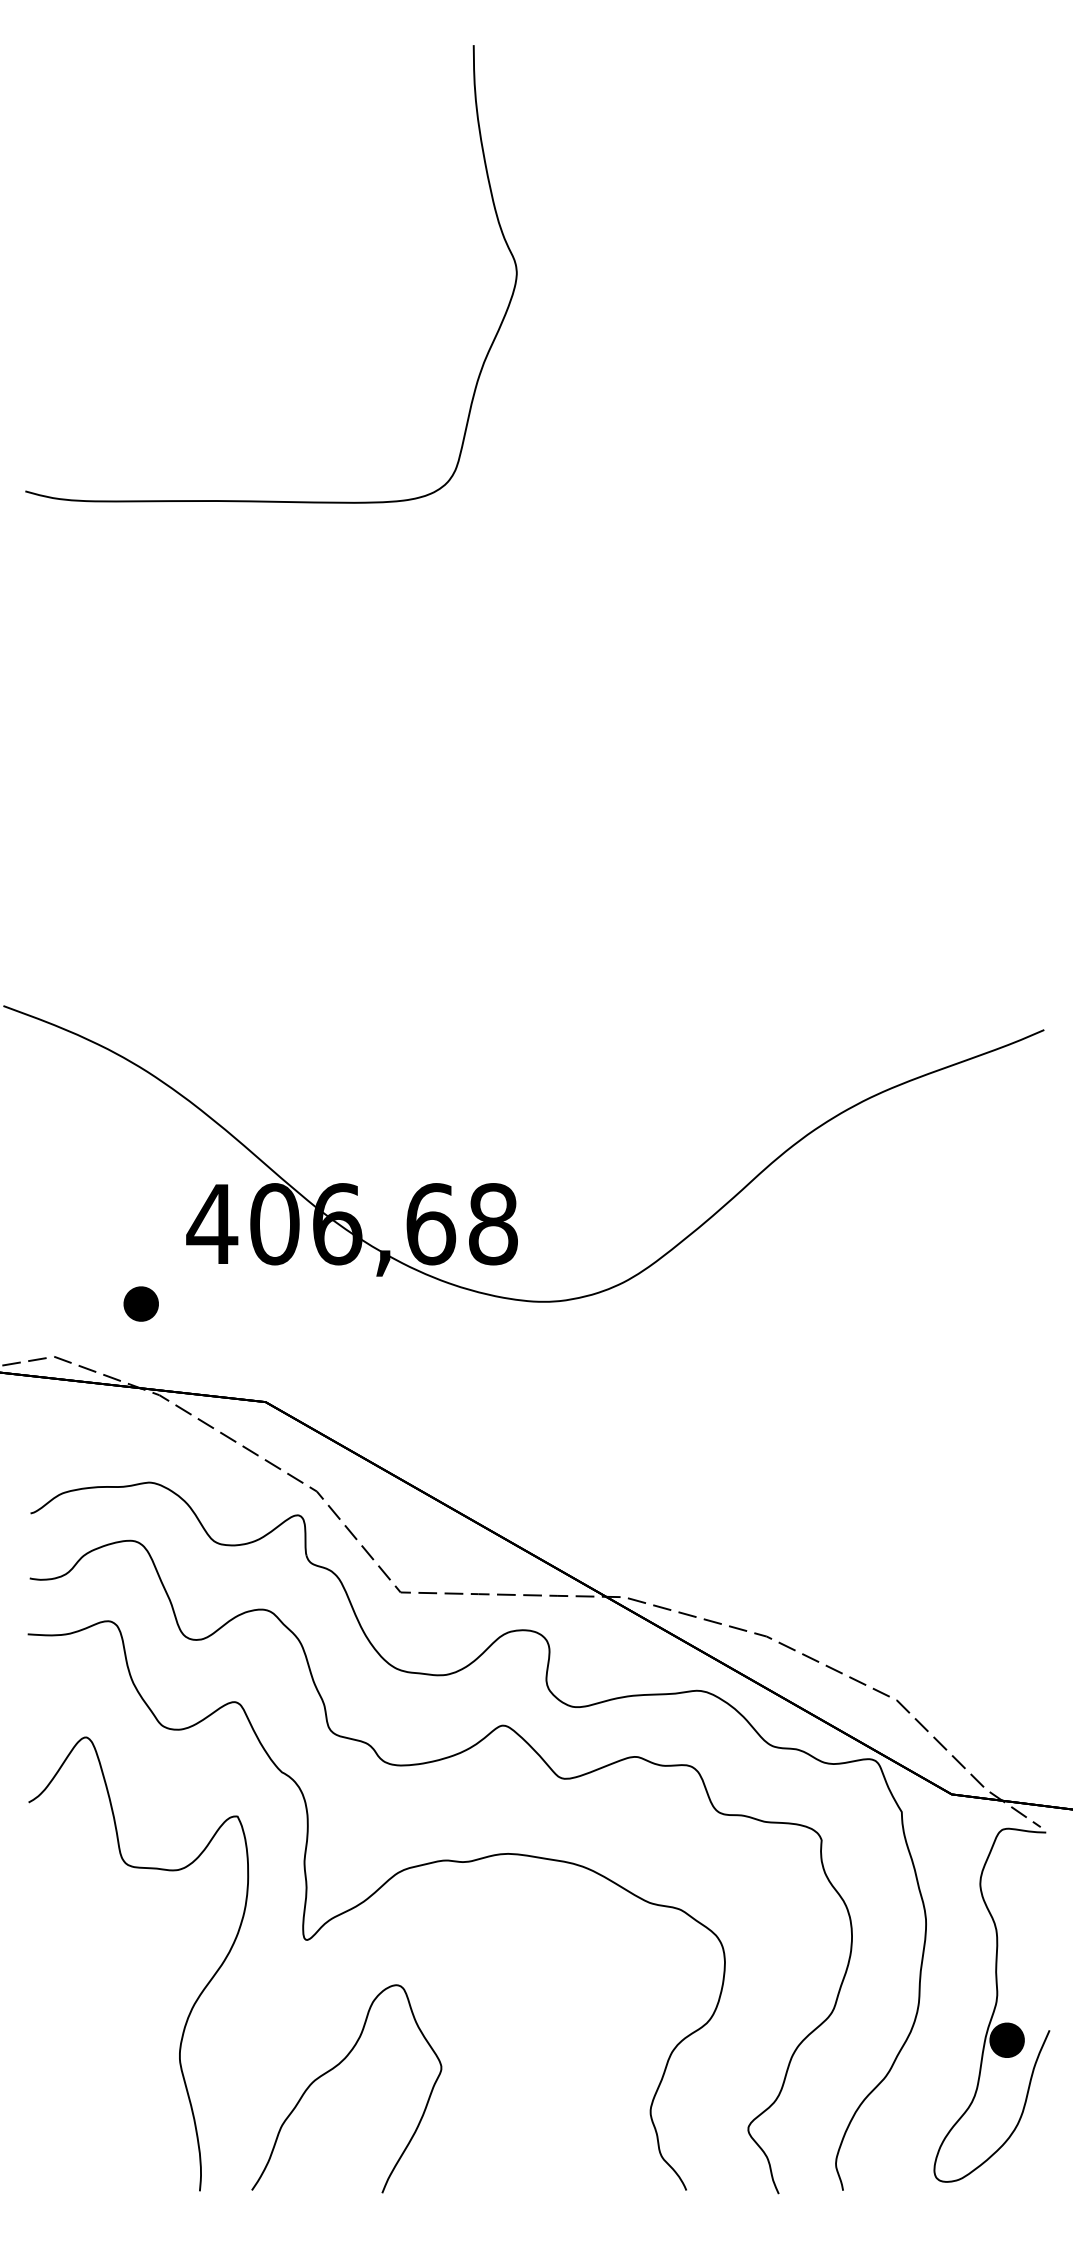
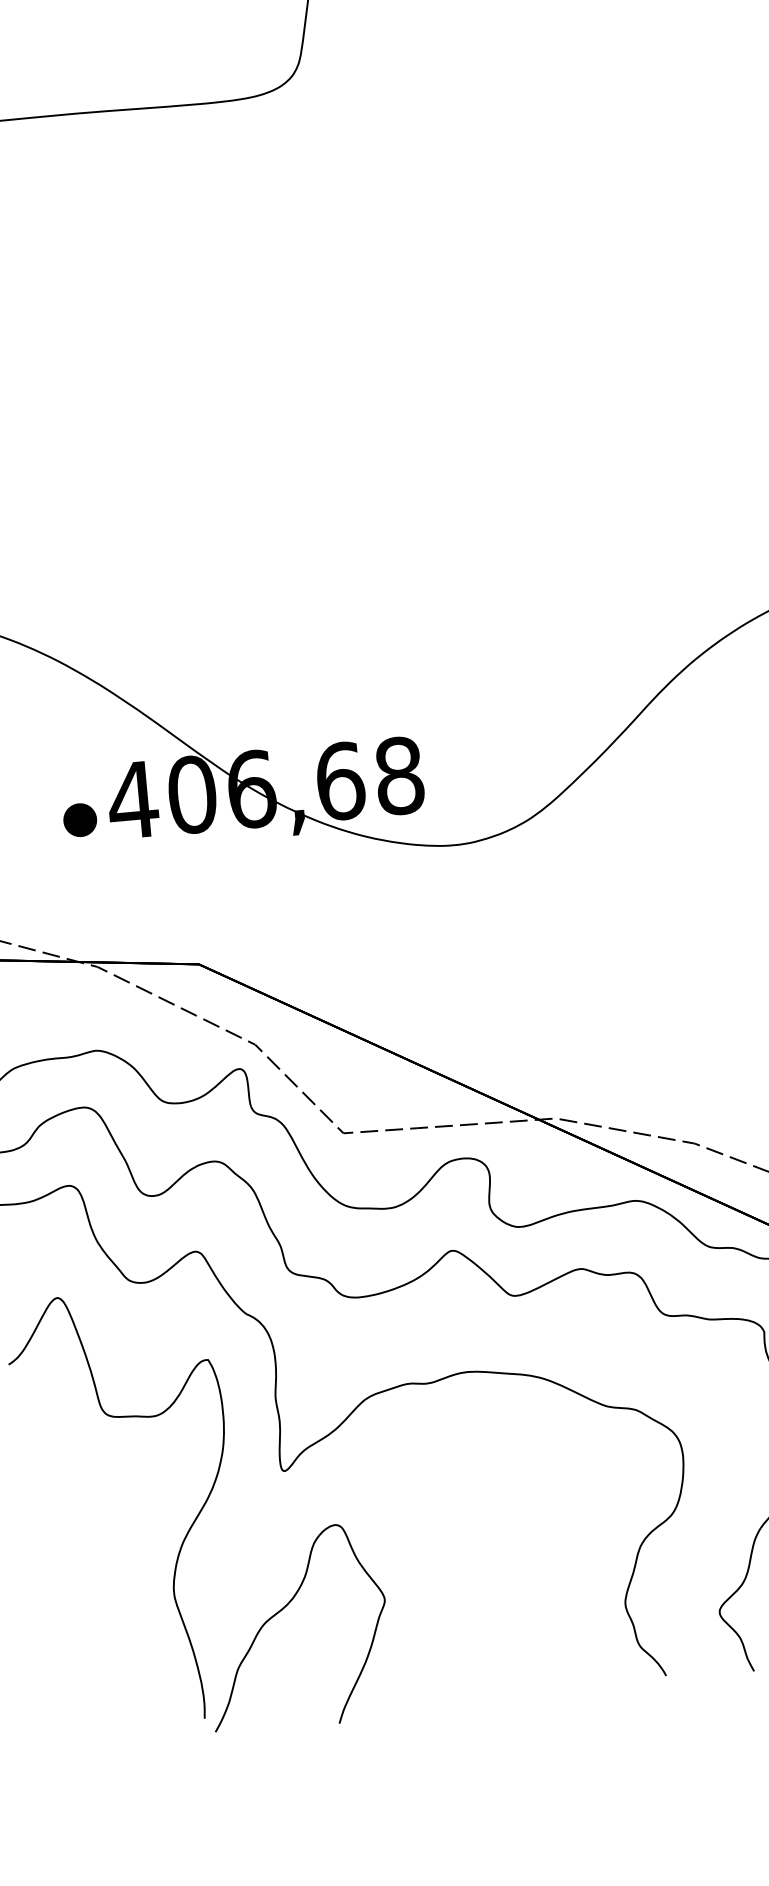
part: (140, 1303) -> (79, 819), moved
curve: (333, 2069) -> (282, 1610), moved

